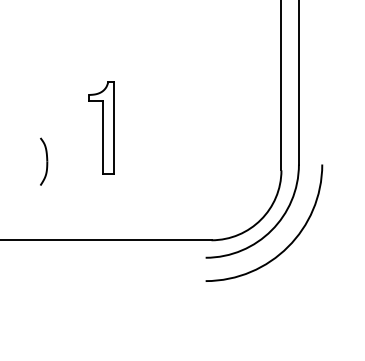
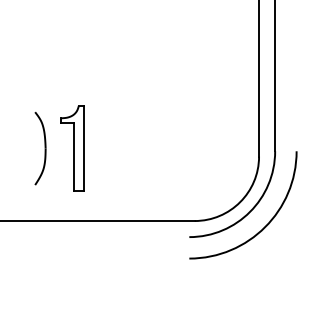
part: (101, 127) -> (72, 148), moved
part: (43, 161) -> (40, 148), size x1.67

